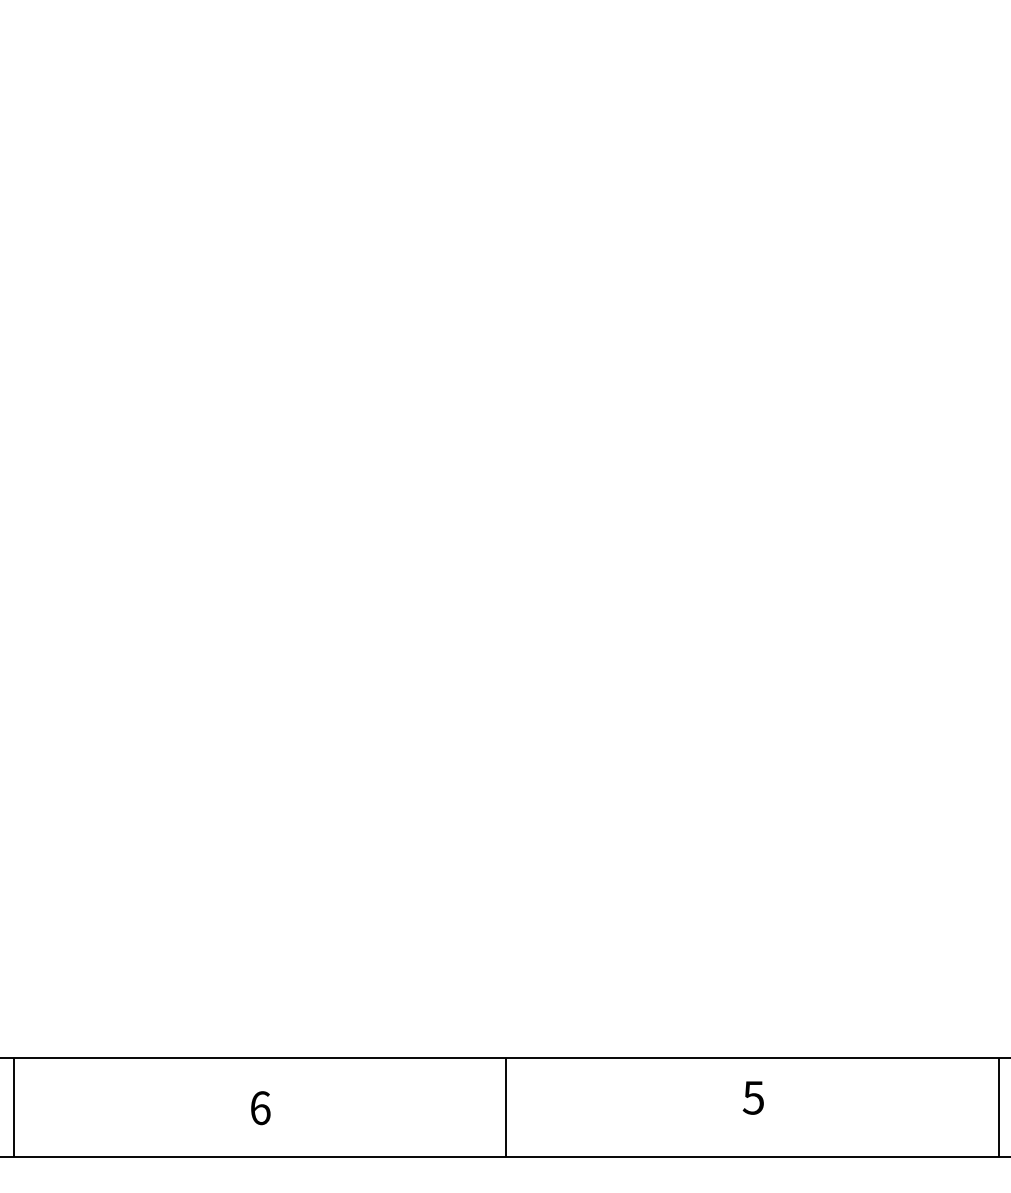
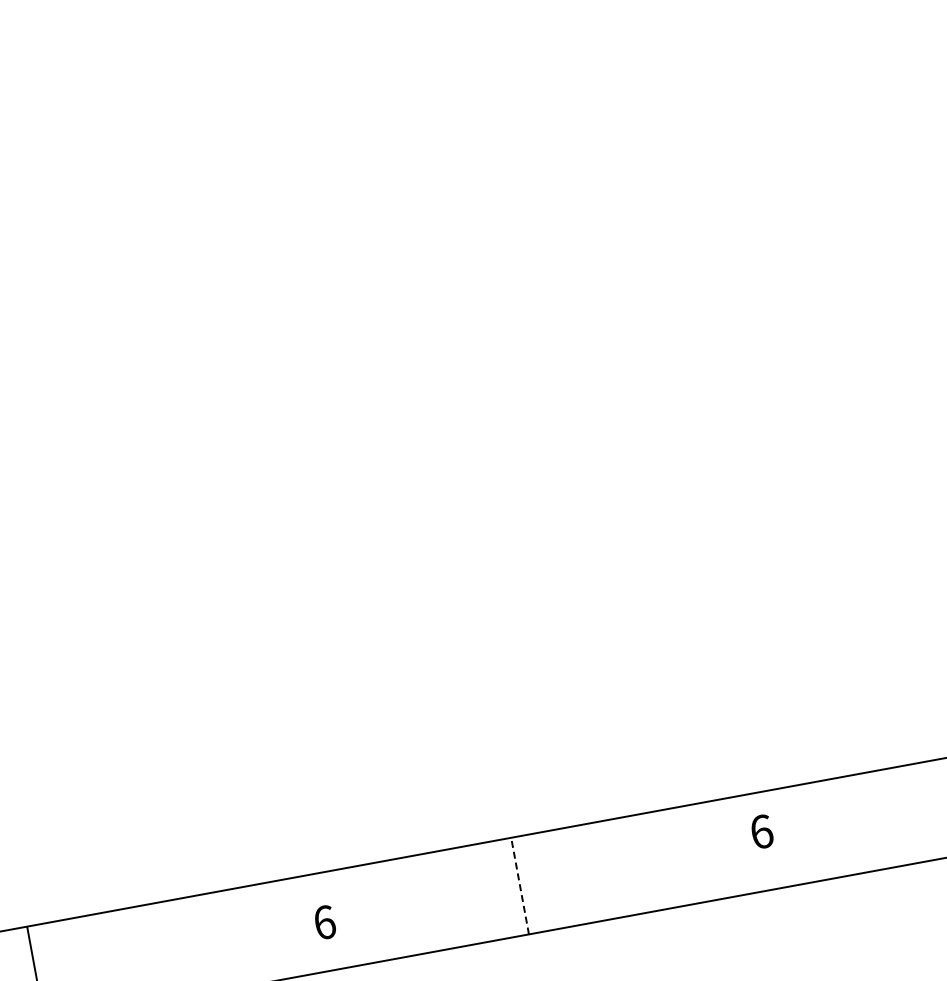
text: (753, 1097) -> (761, 831), 5 -> 6
line: (506, 1107) -> (520, 885), solid -> dashed
text: (260, 1108) -> (324, 922), moved

